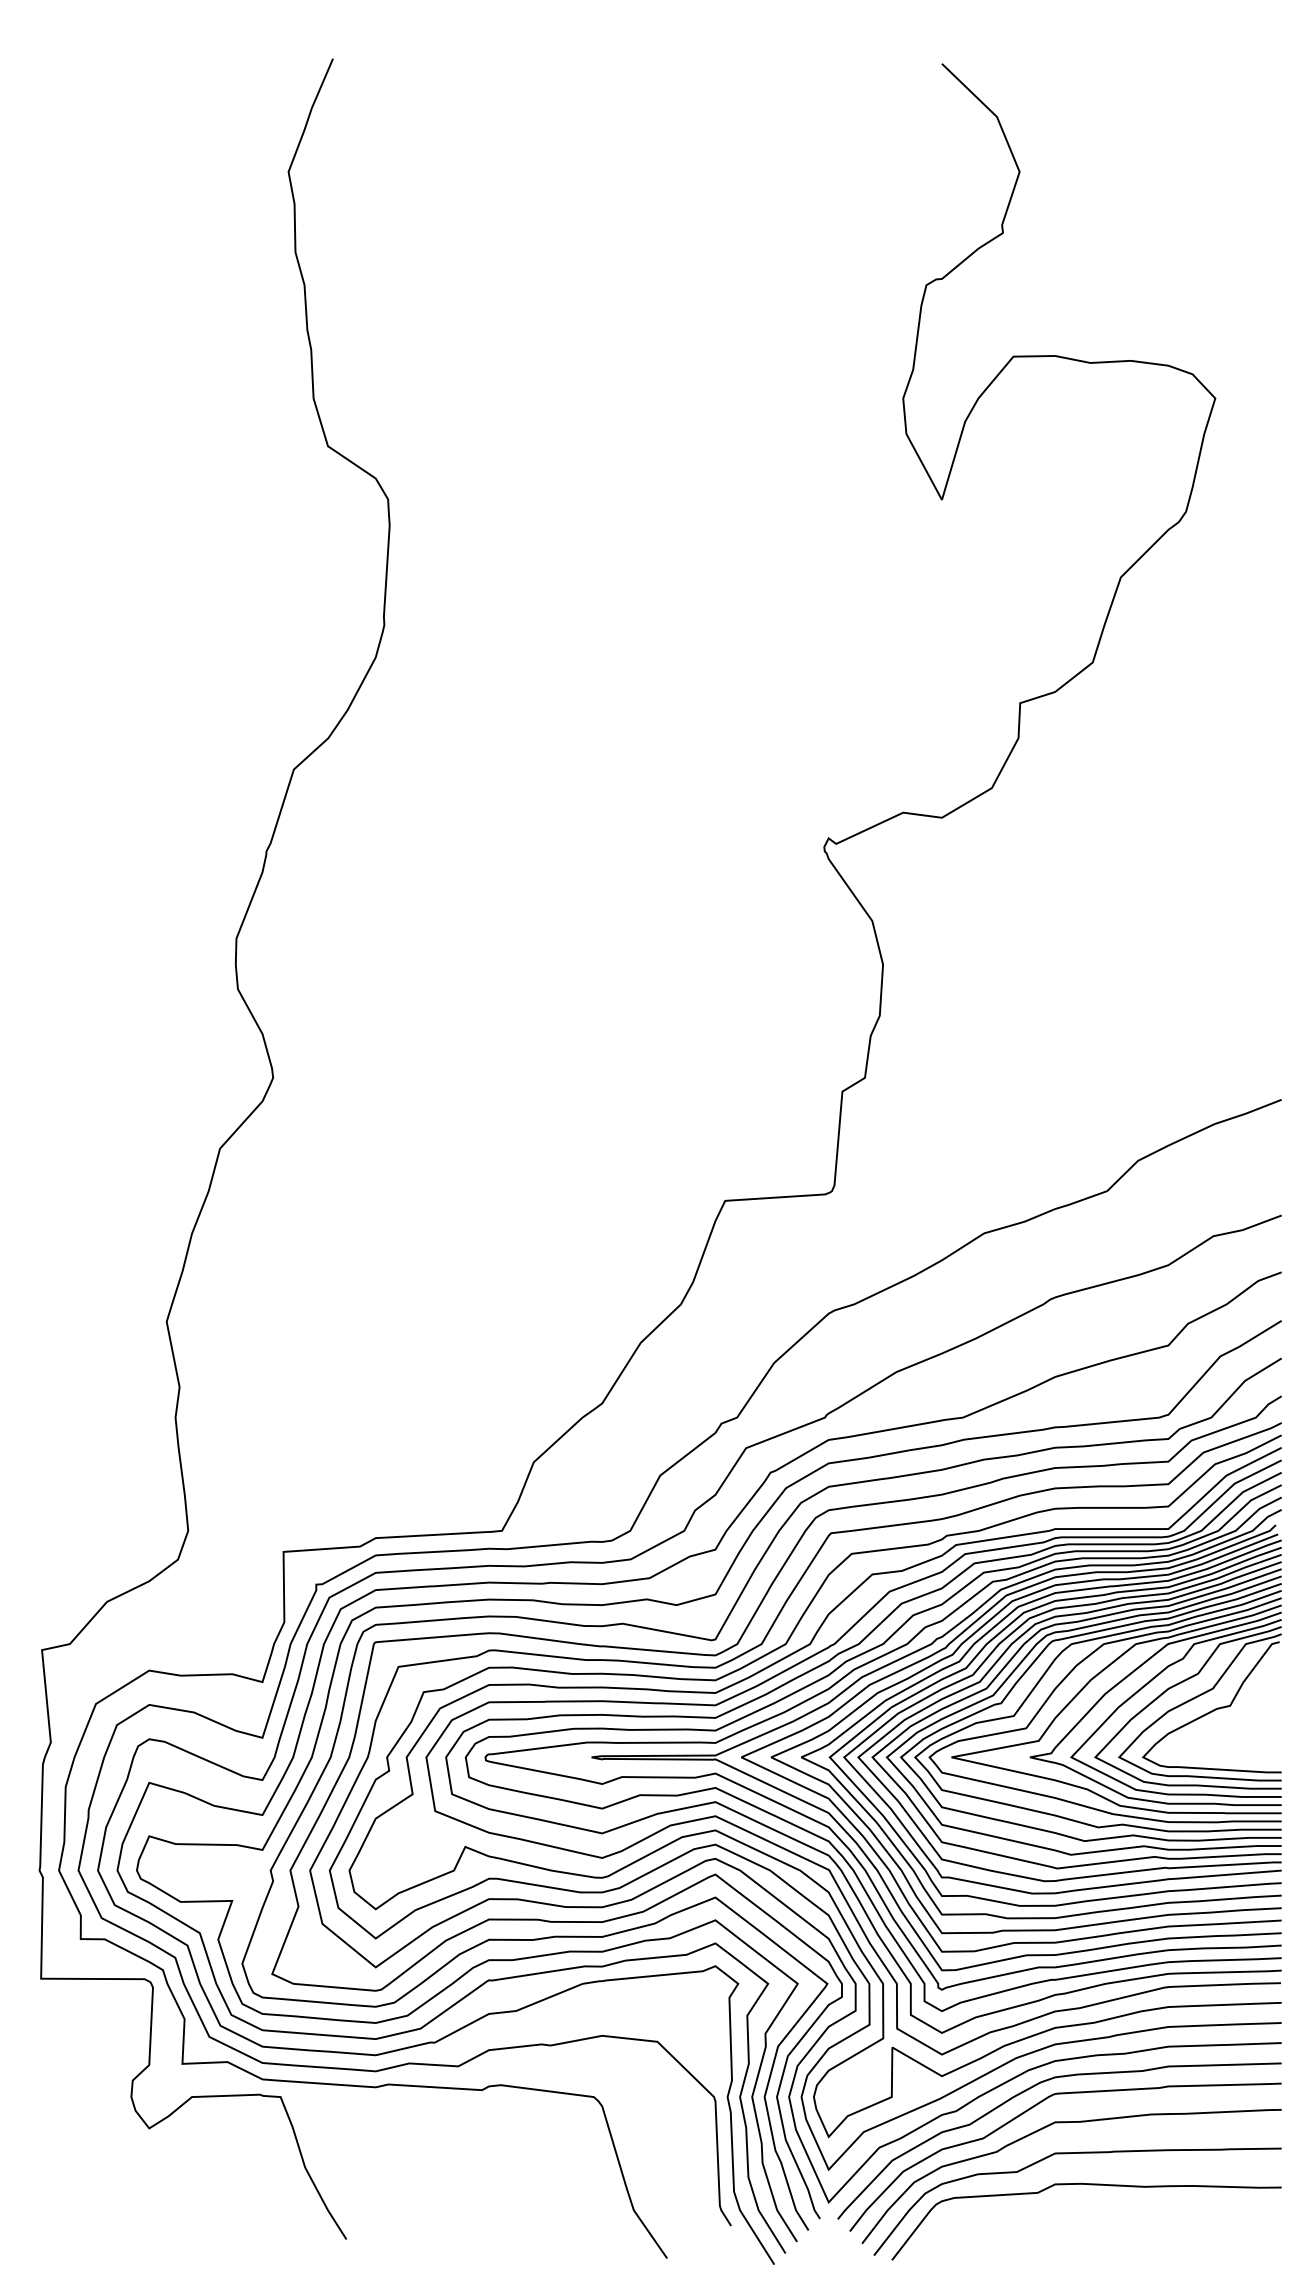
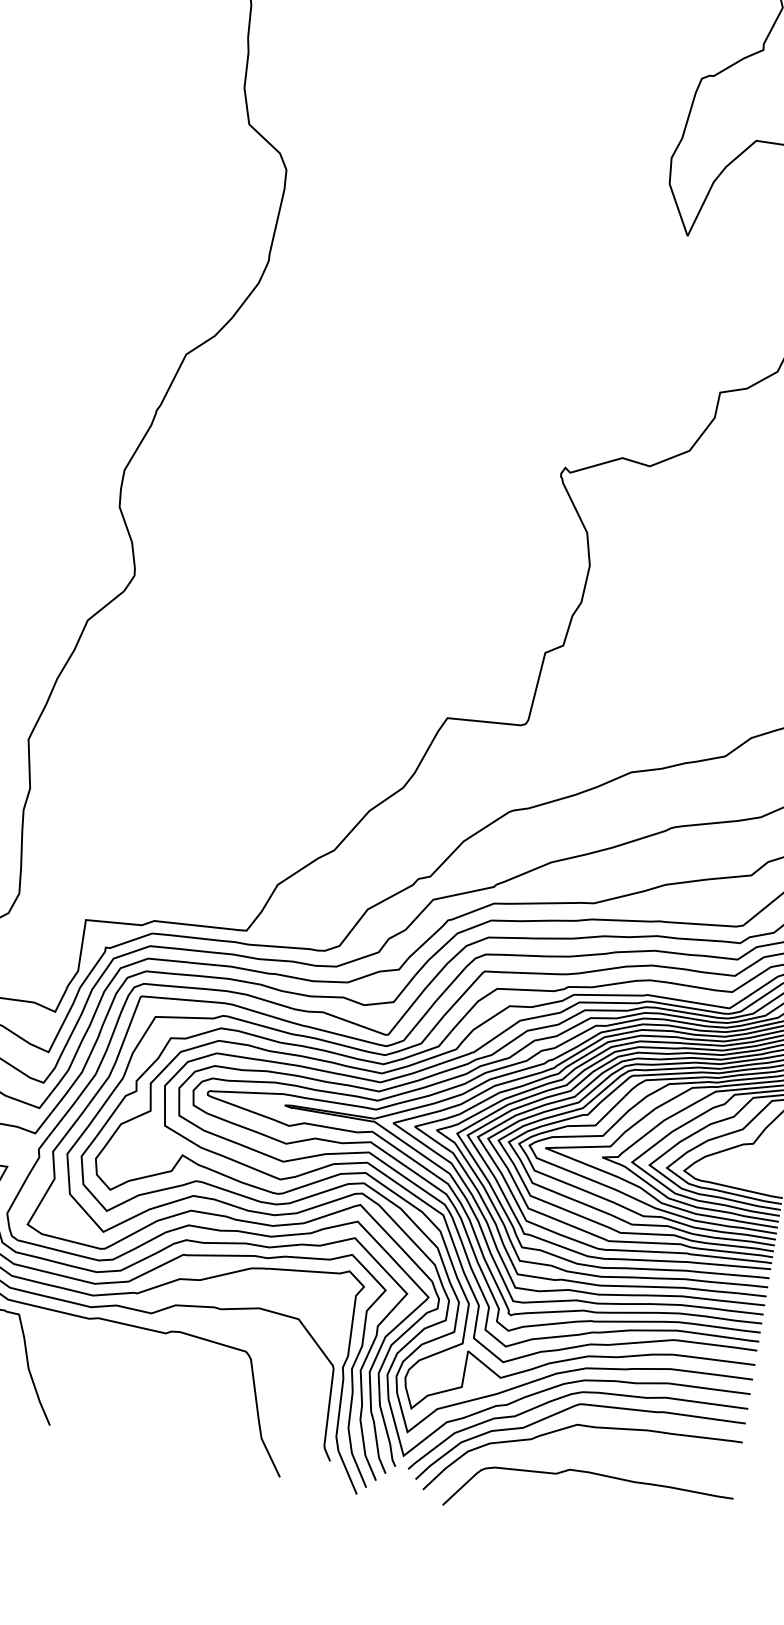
curve: (1077, 2153) -> (589, 1449), removed

